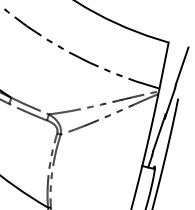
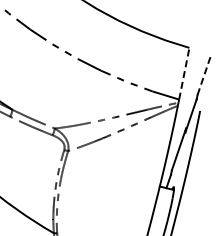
line: (164, 65) -> (184, 73), solid -> dashed
line: (182, 66) -> (204, 74), solid -> dashed

